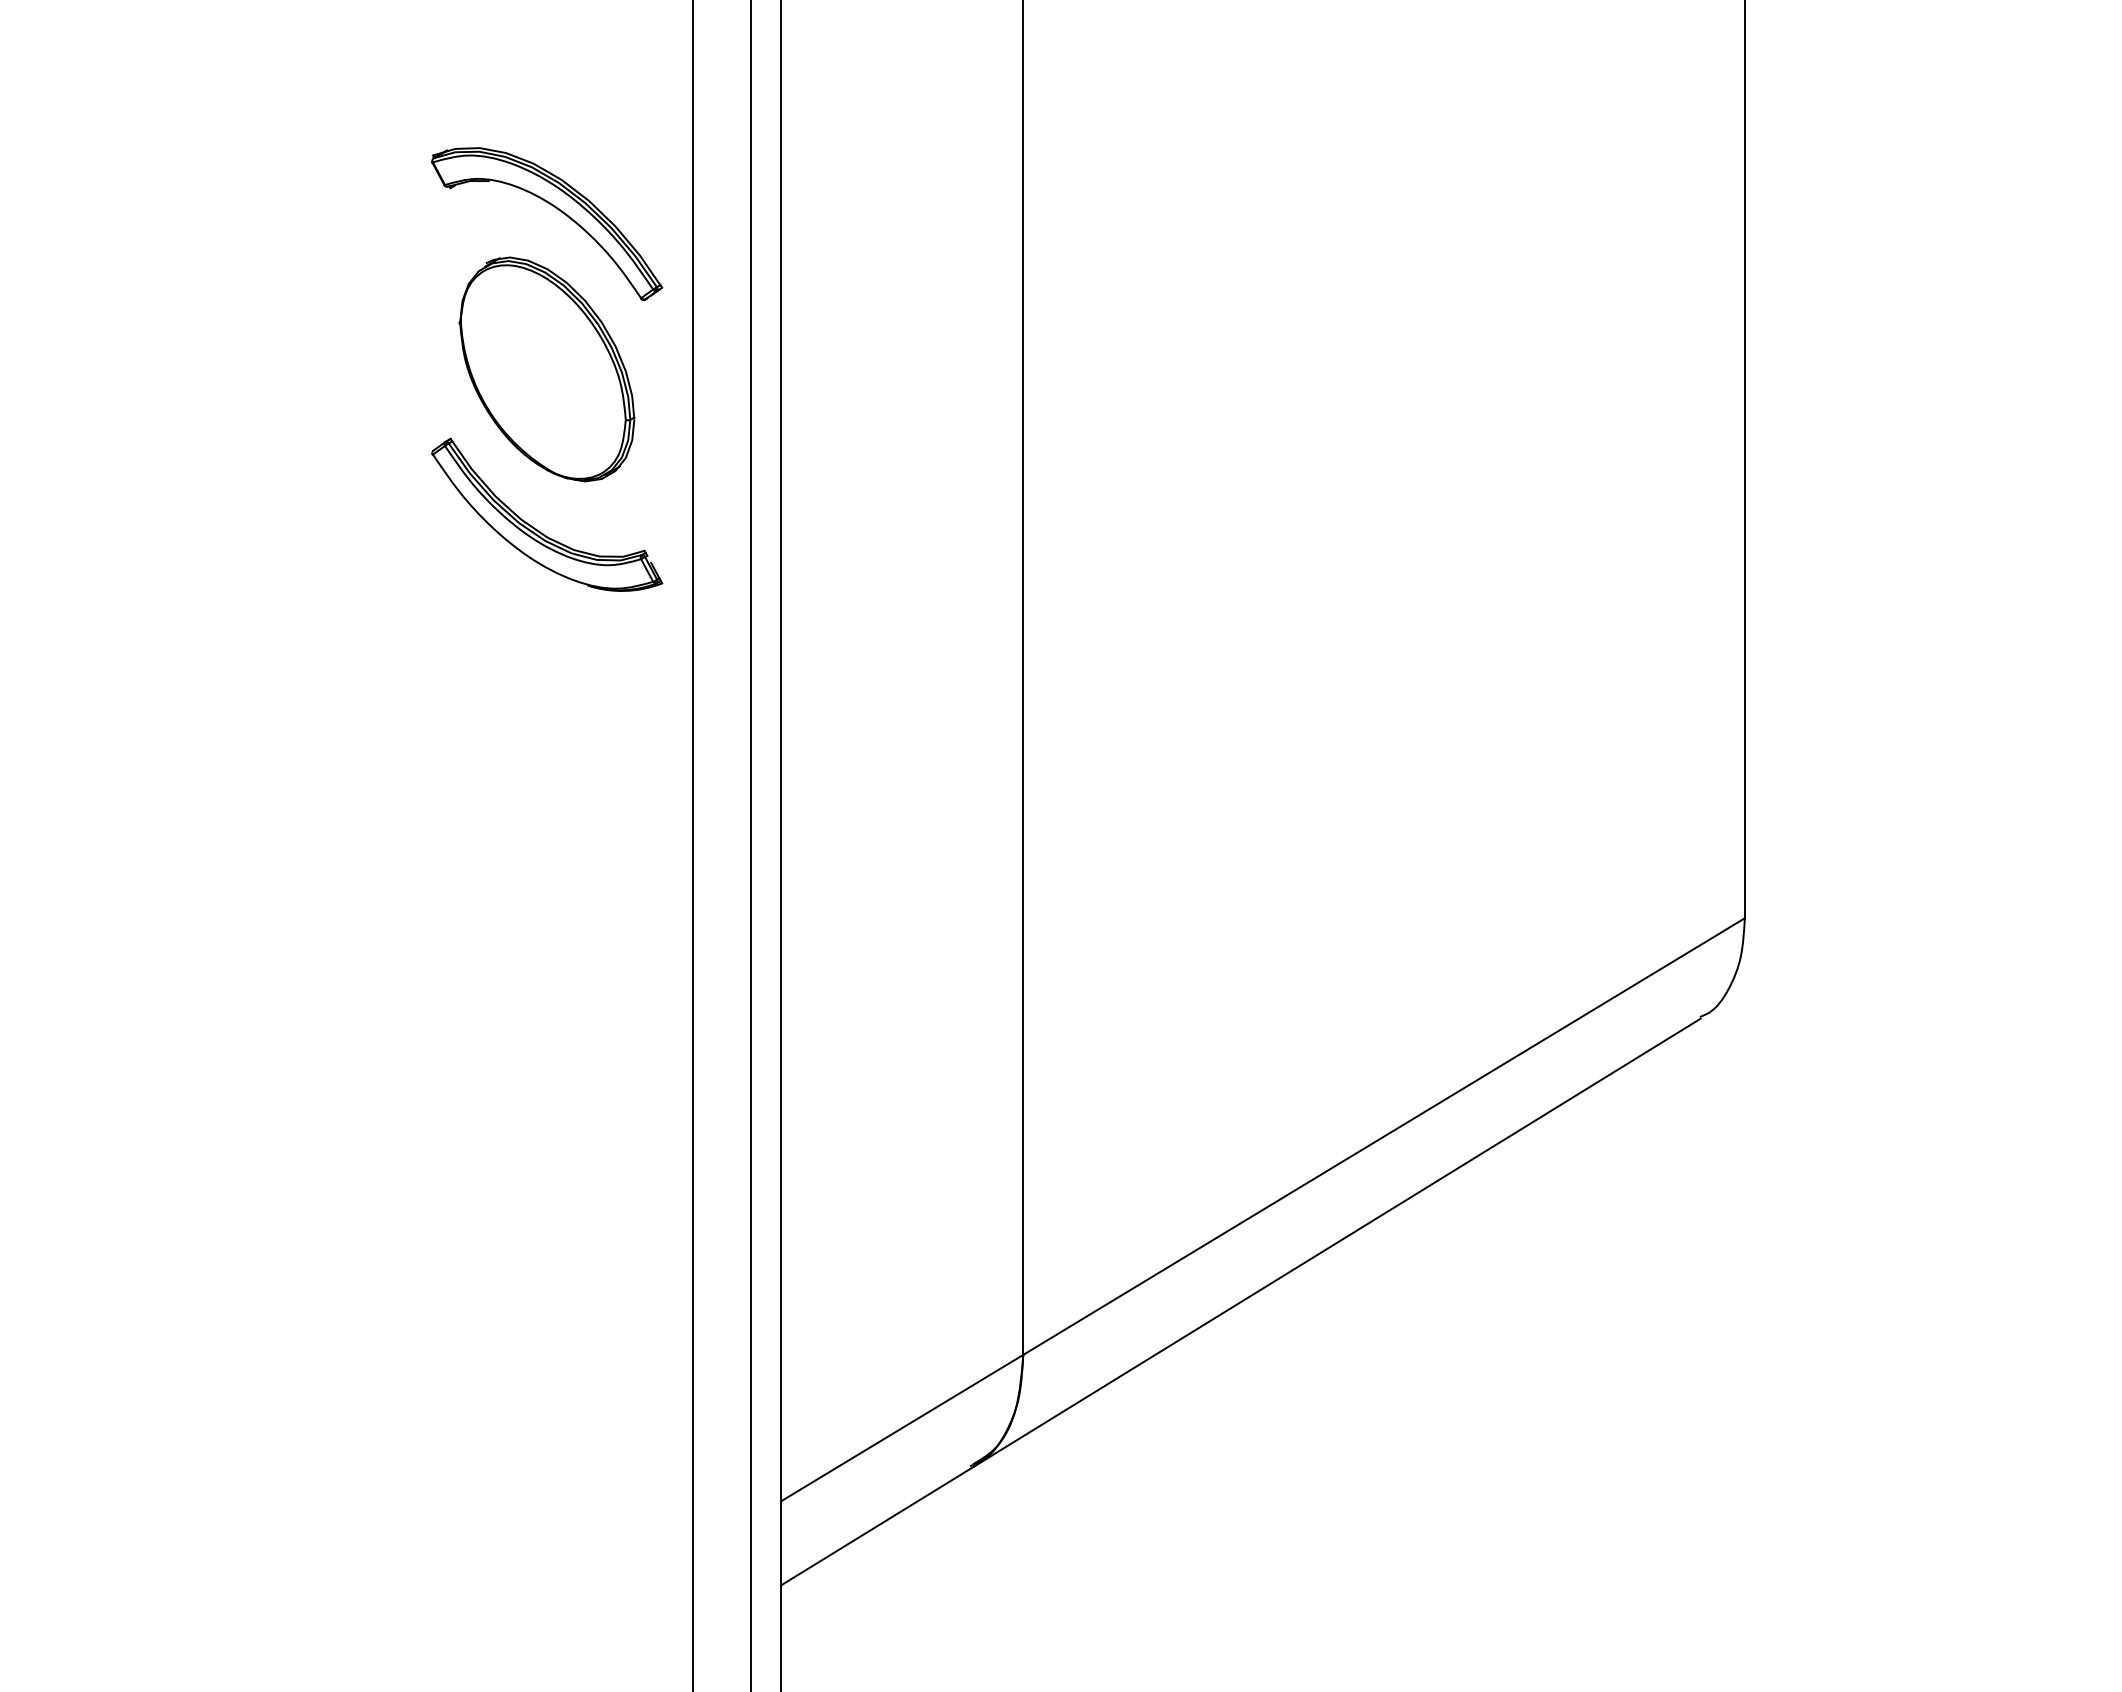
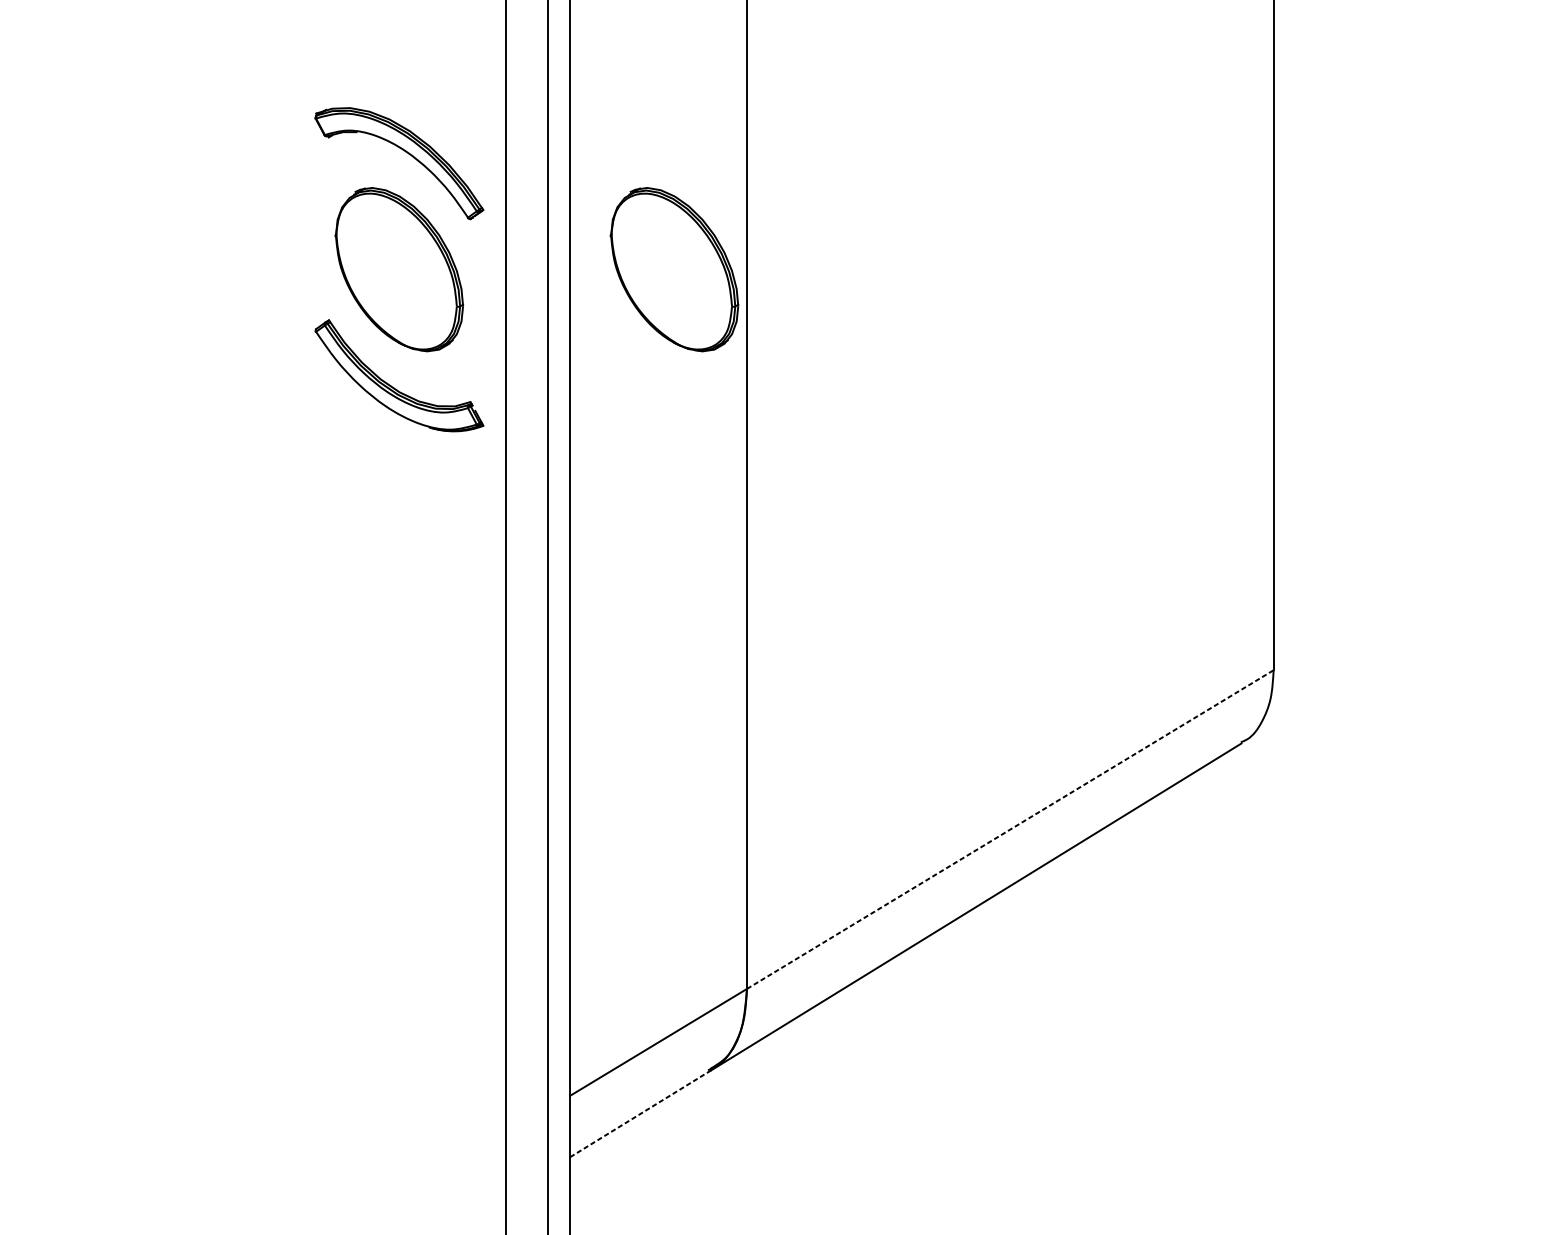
part: (923, 369) -> (674, 269), added
line: (1384, 1136) -> (1010, 829), solid -> dashed
line: (878, 1525) -> (641, 1113), solid -> dashed

